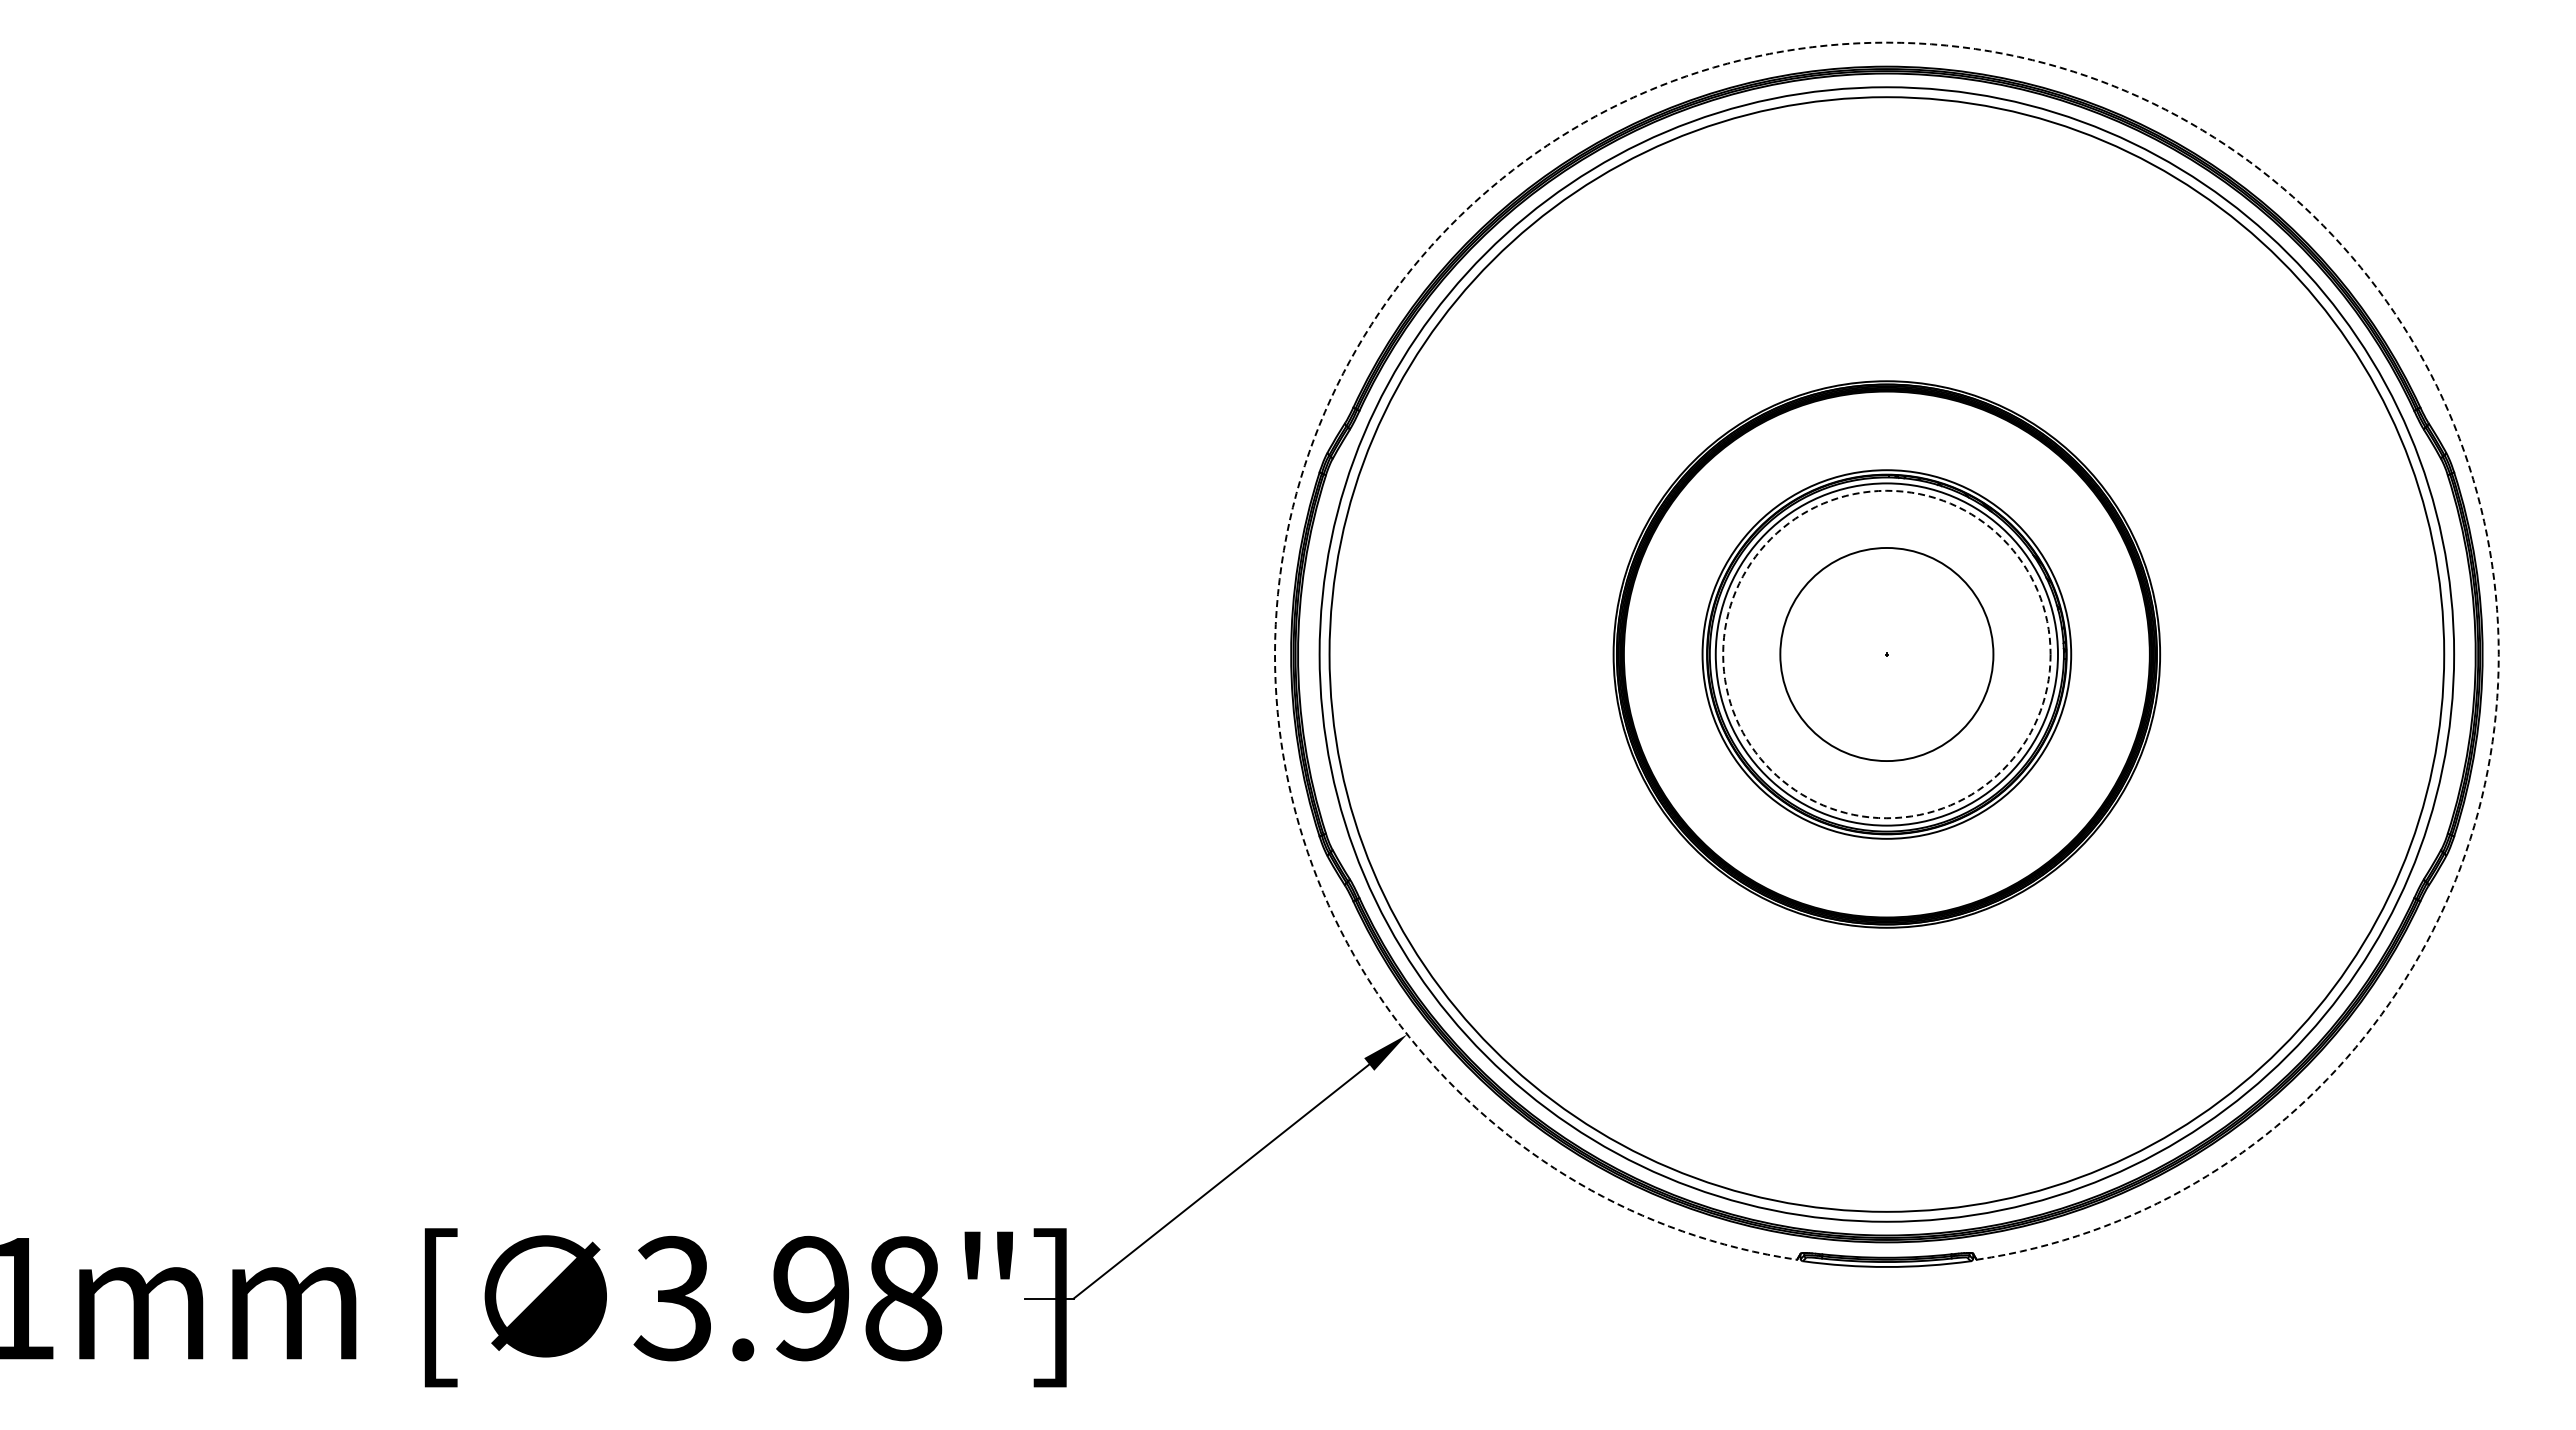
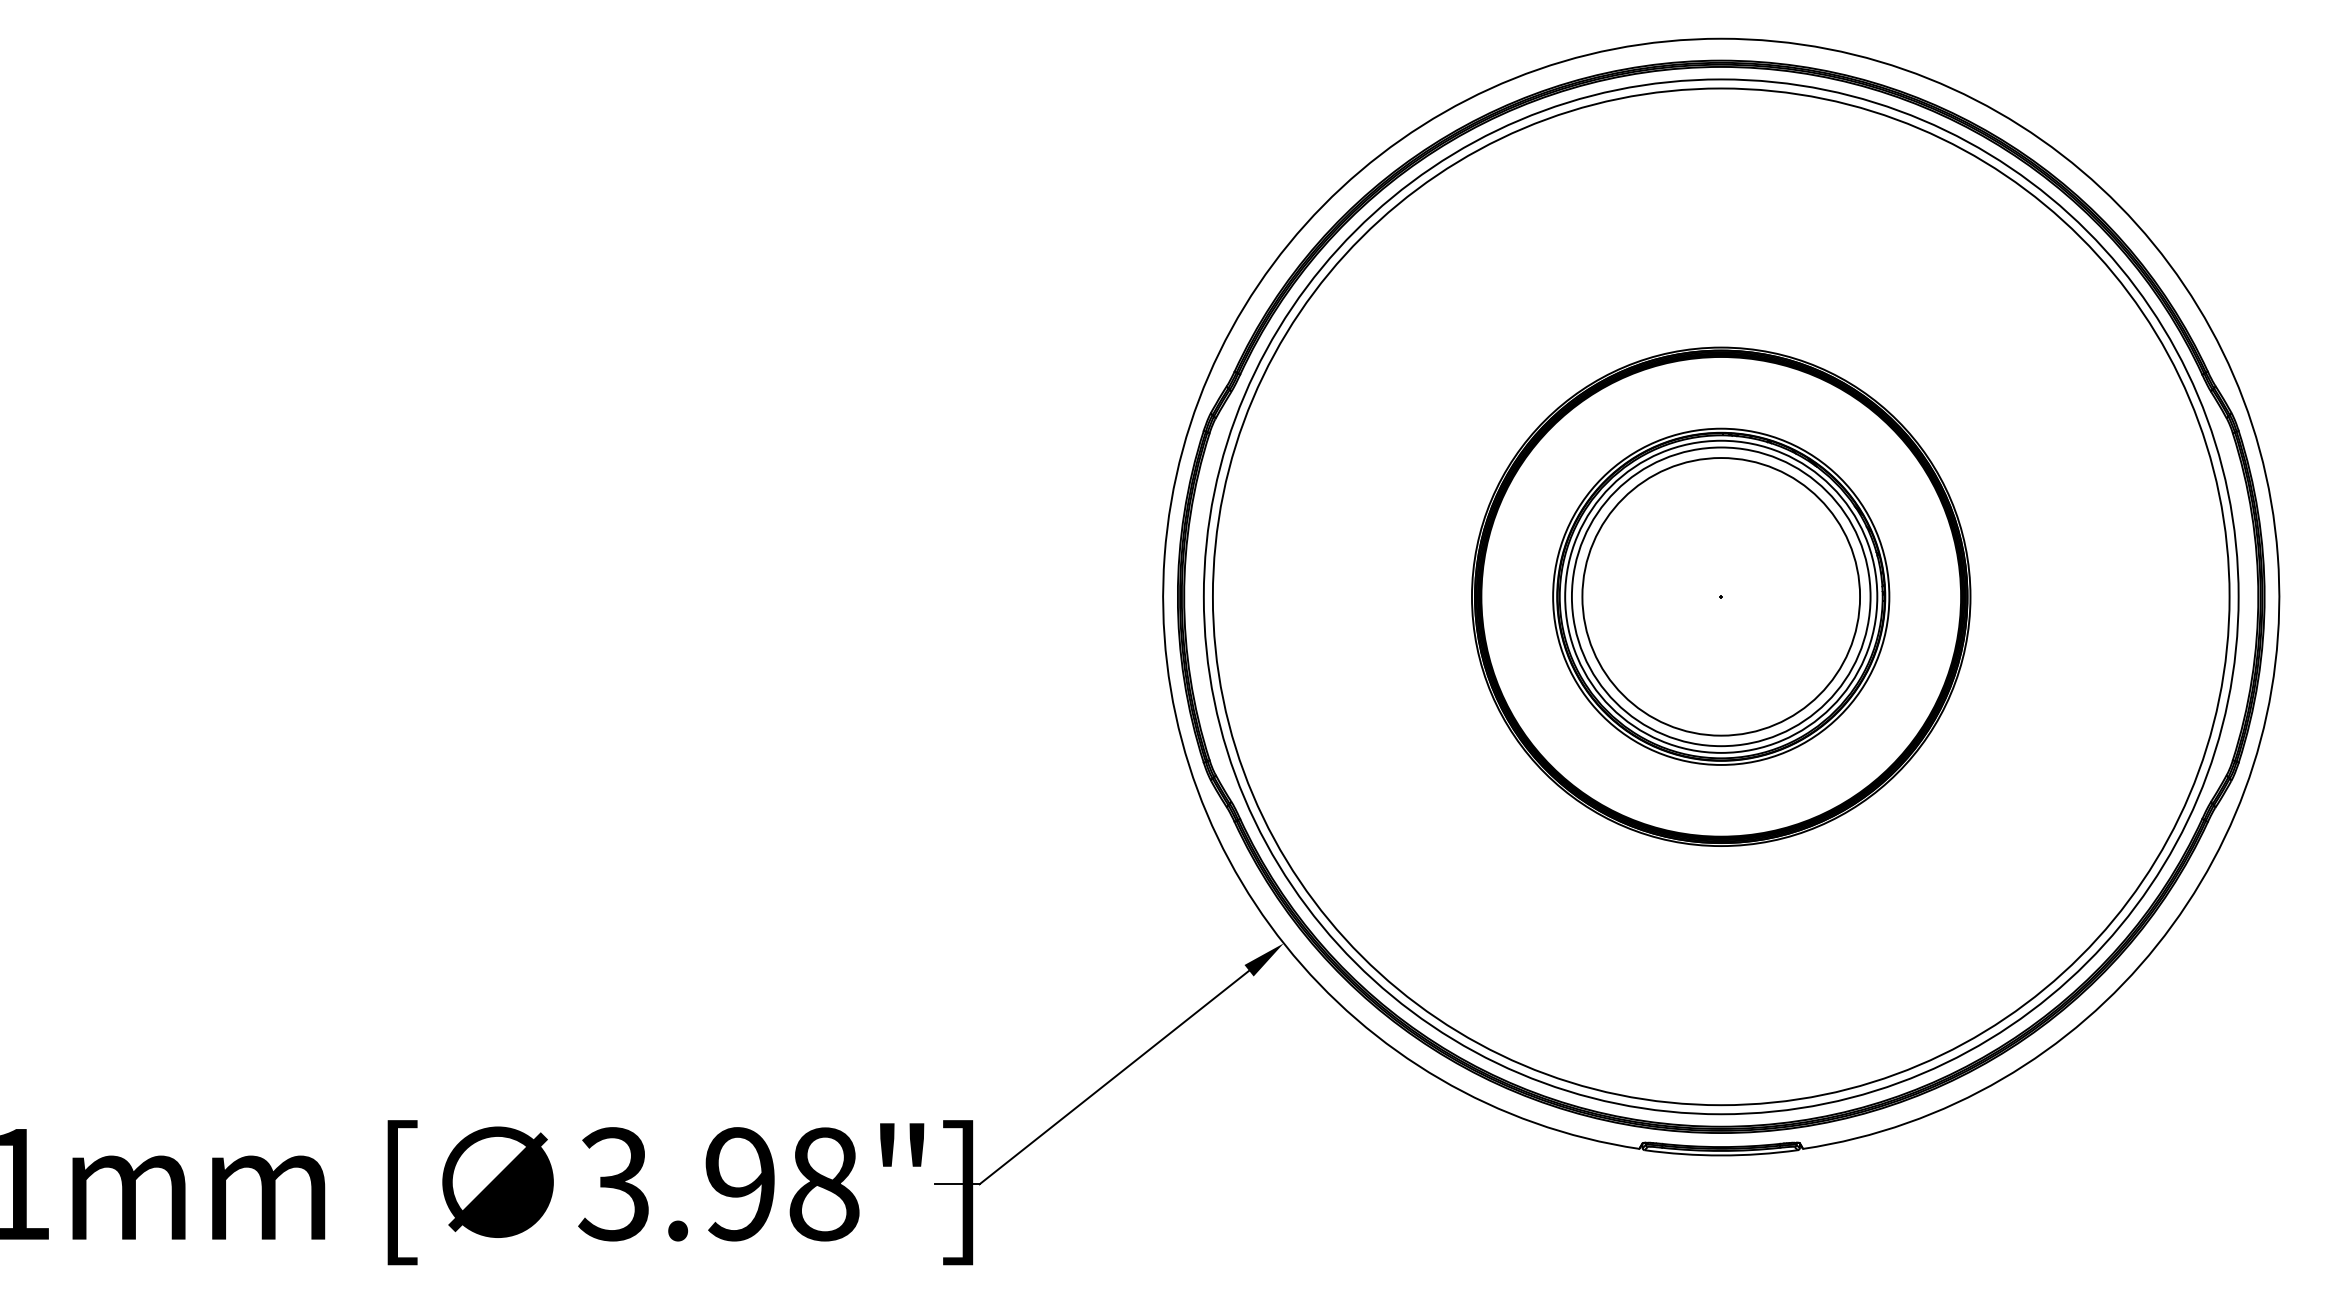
arc: (1886, 42) -> (1720, 38), dashed -> solid
circle: (1886, 654) -> (1720, 596), dashed -> solid
circle: (1886, 654) -> (1720, 596), size x1.43

